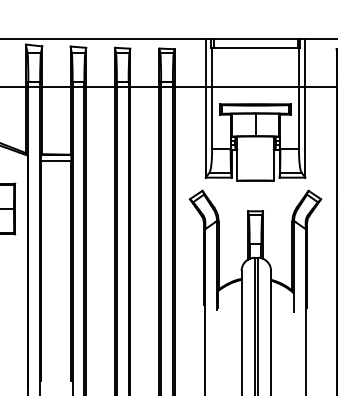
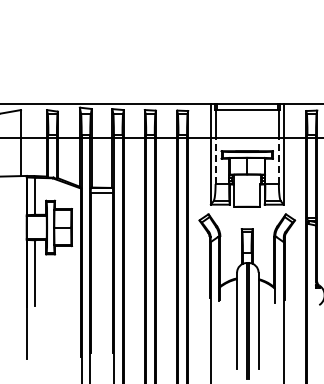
line: (211, 118) -> (215, 161), solid -> dashed
line: (298, 118) -> (278, 161), solid -> dashed

